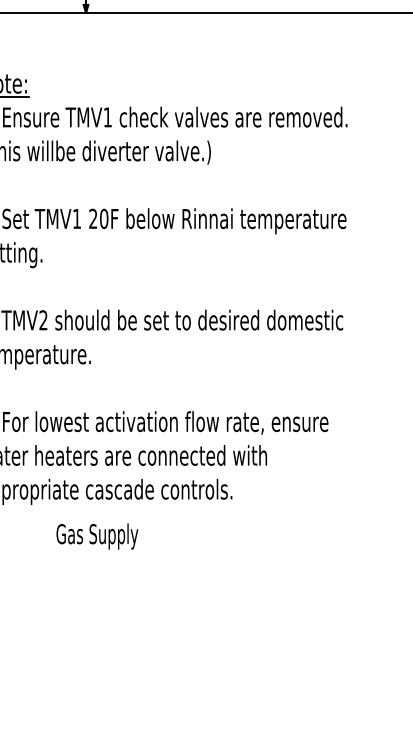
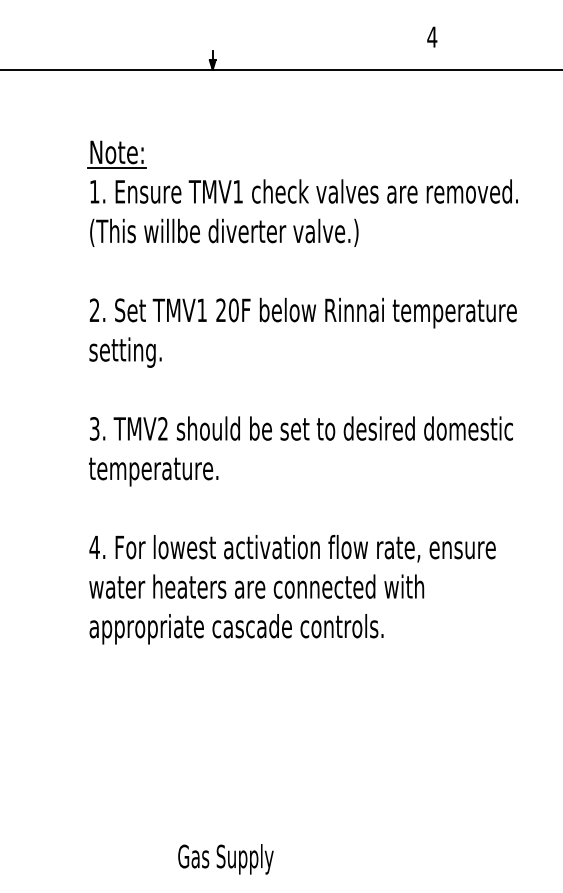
text: (97, 536) -> (225, 859), moved

